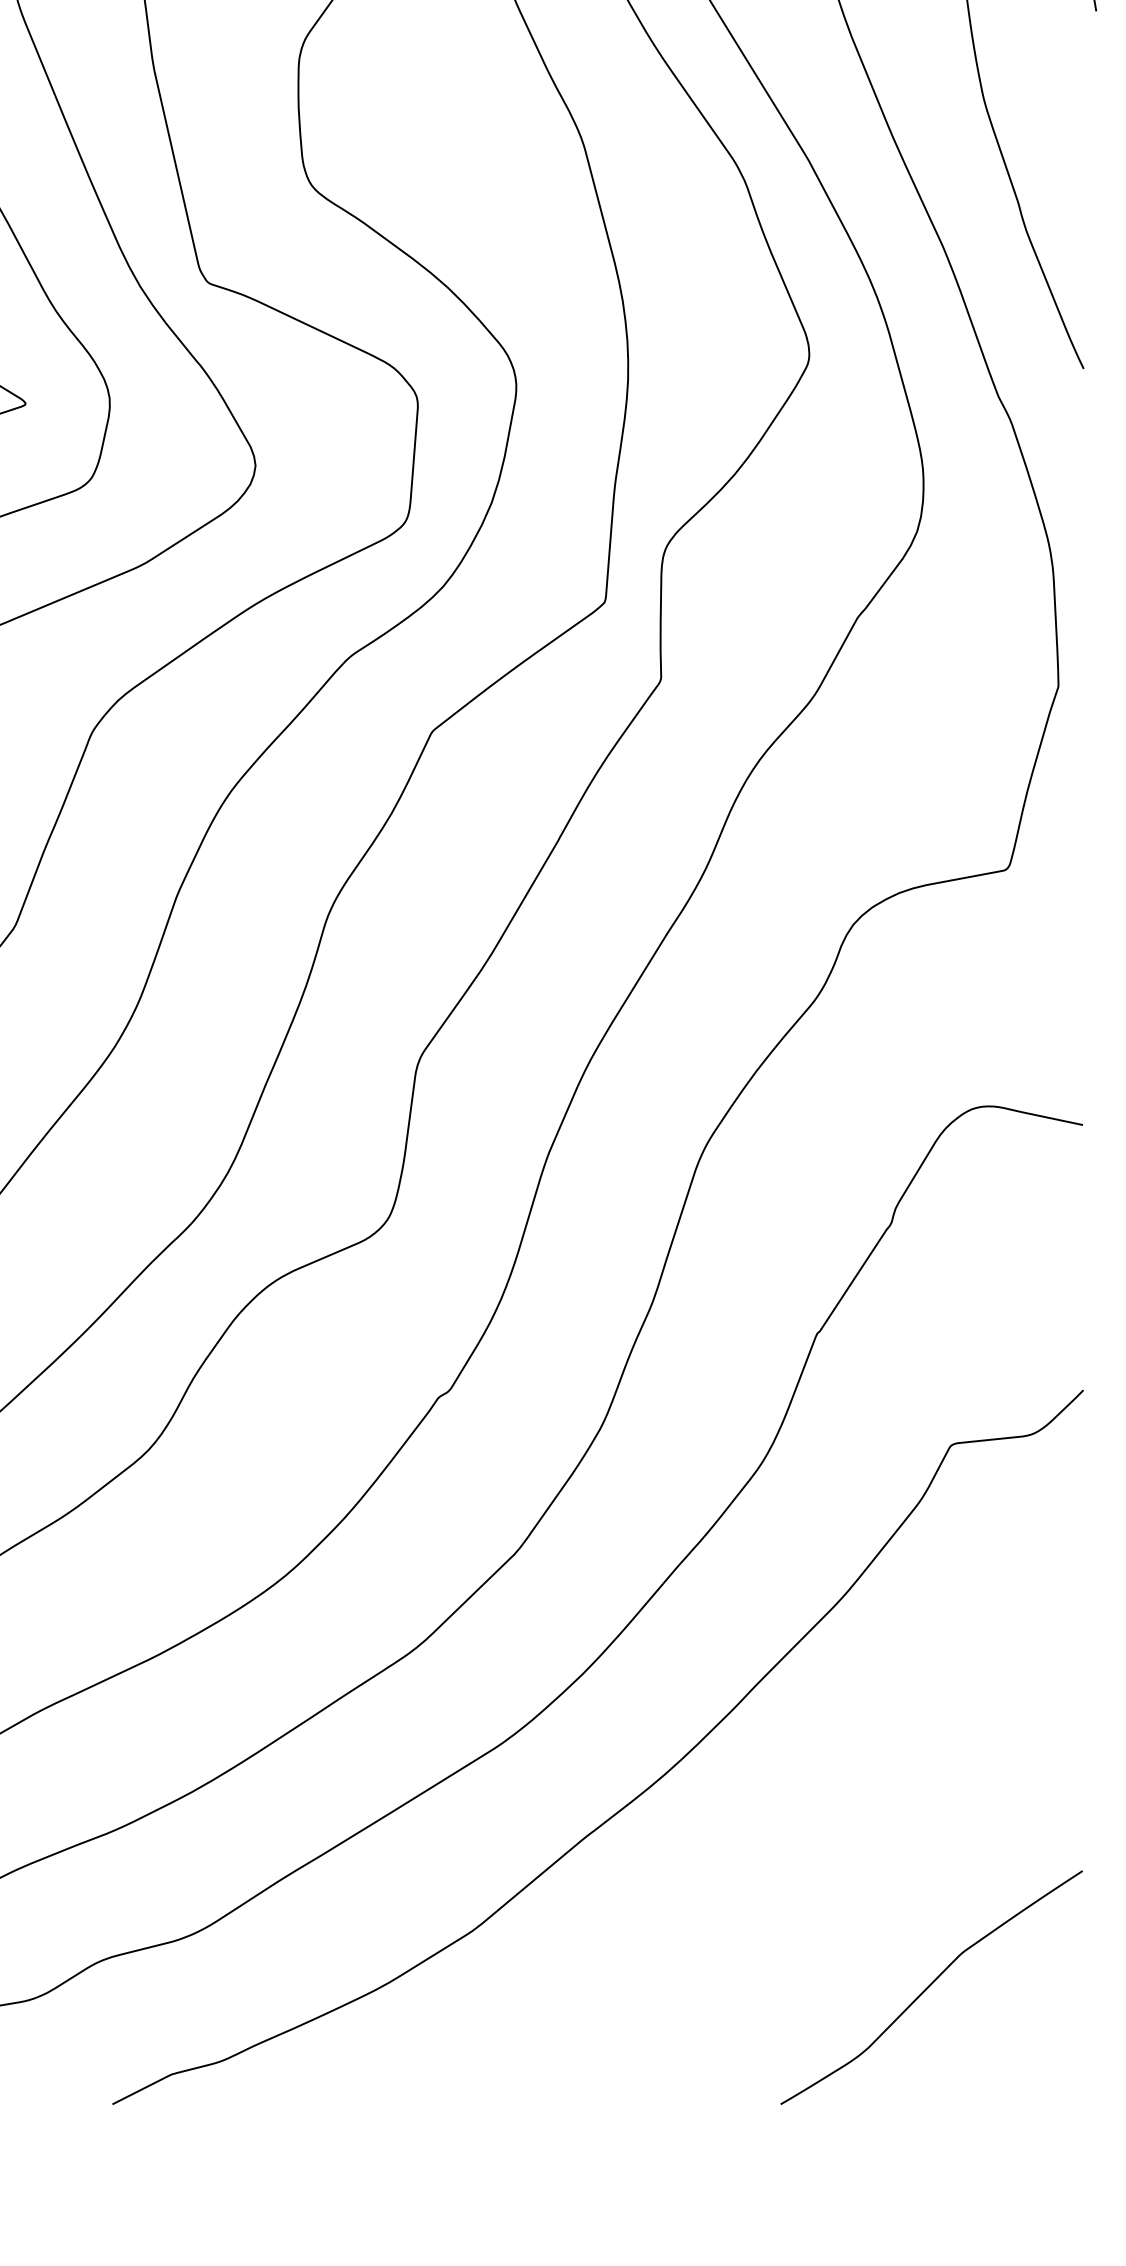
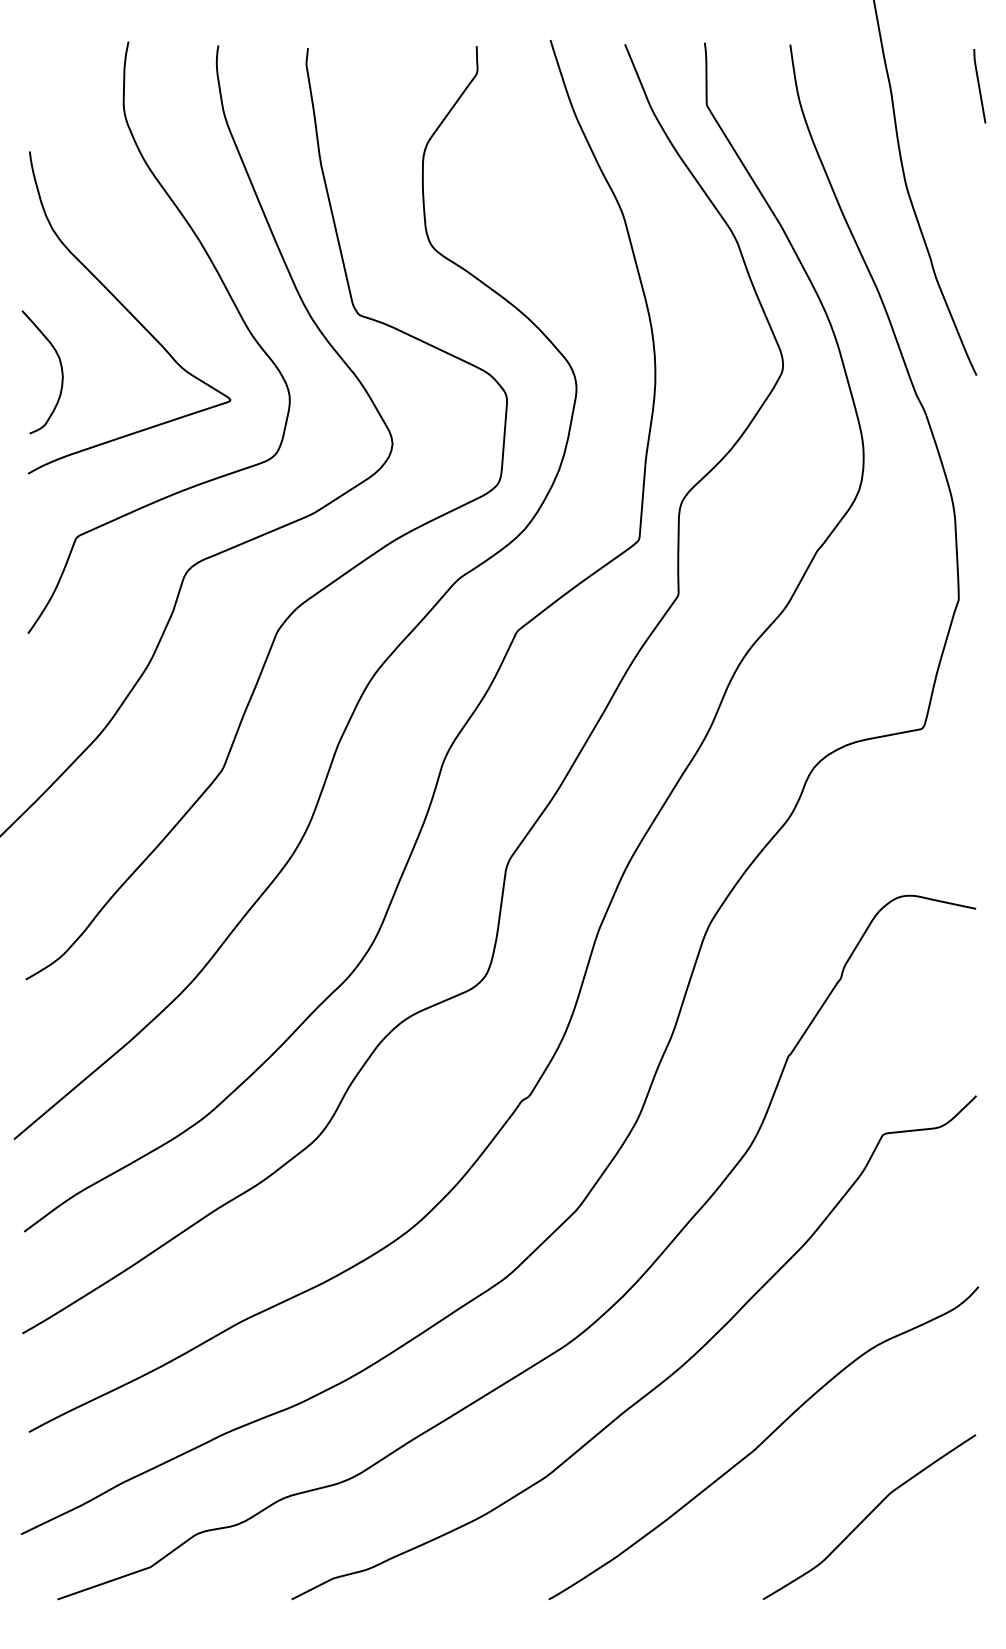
curve: (781, 1881) -> (763, 1442), added

